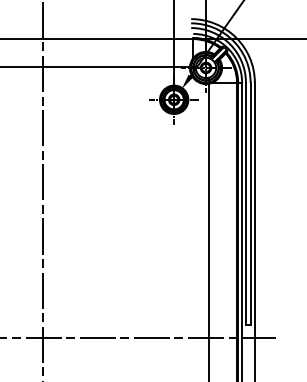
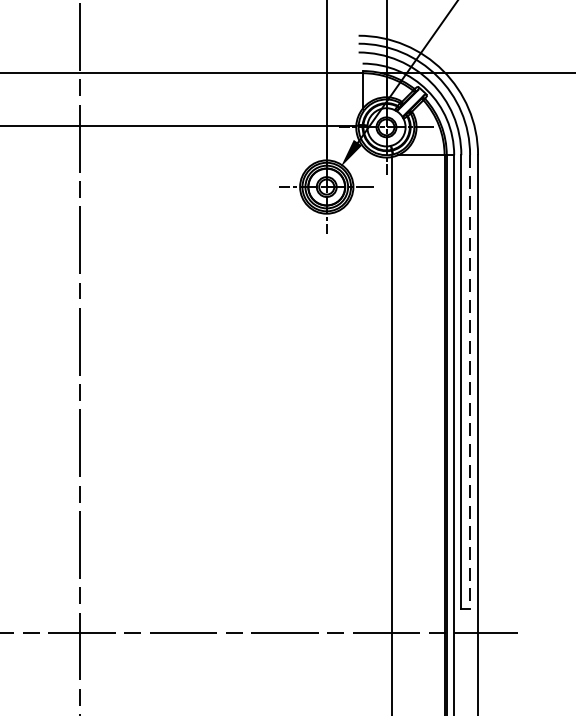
line: (250, 204) -> (469, 383), solid -> dashed

